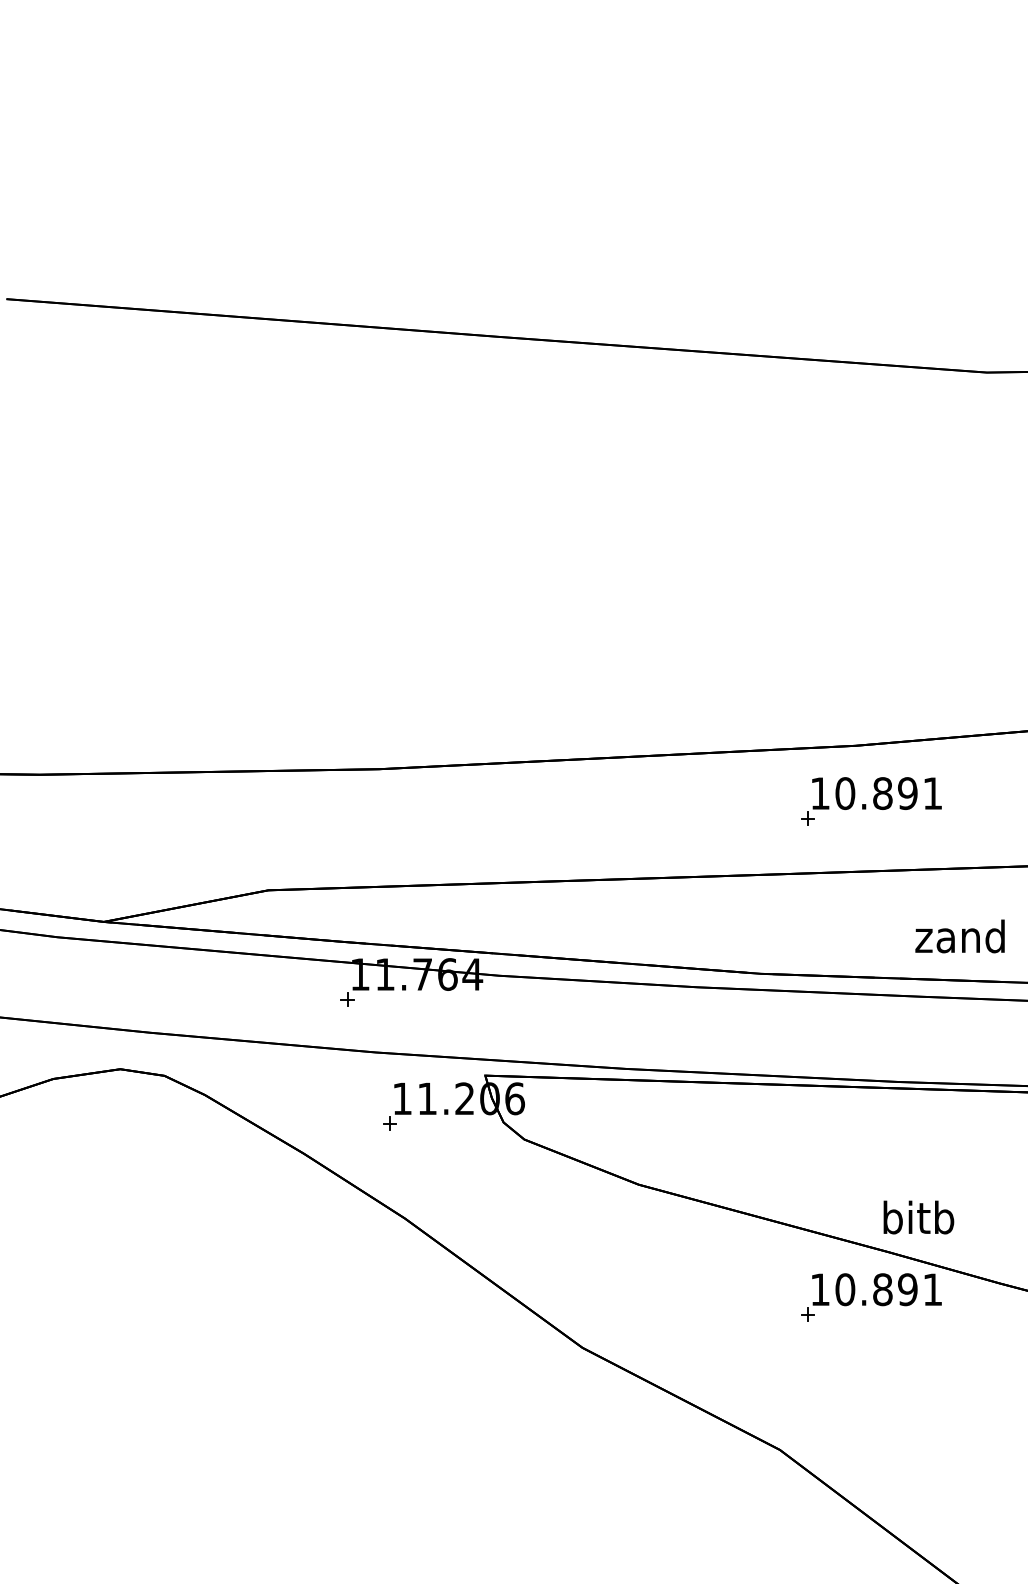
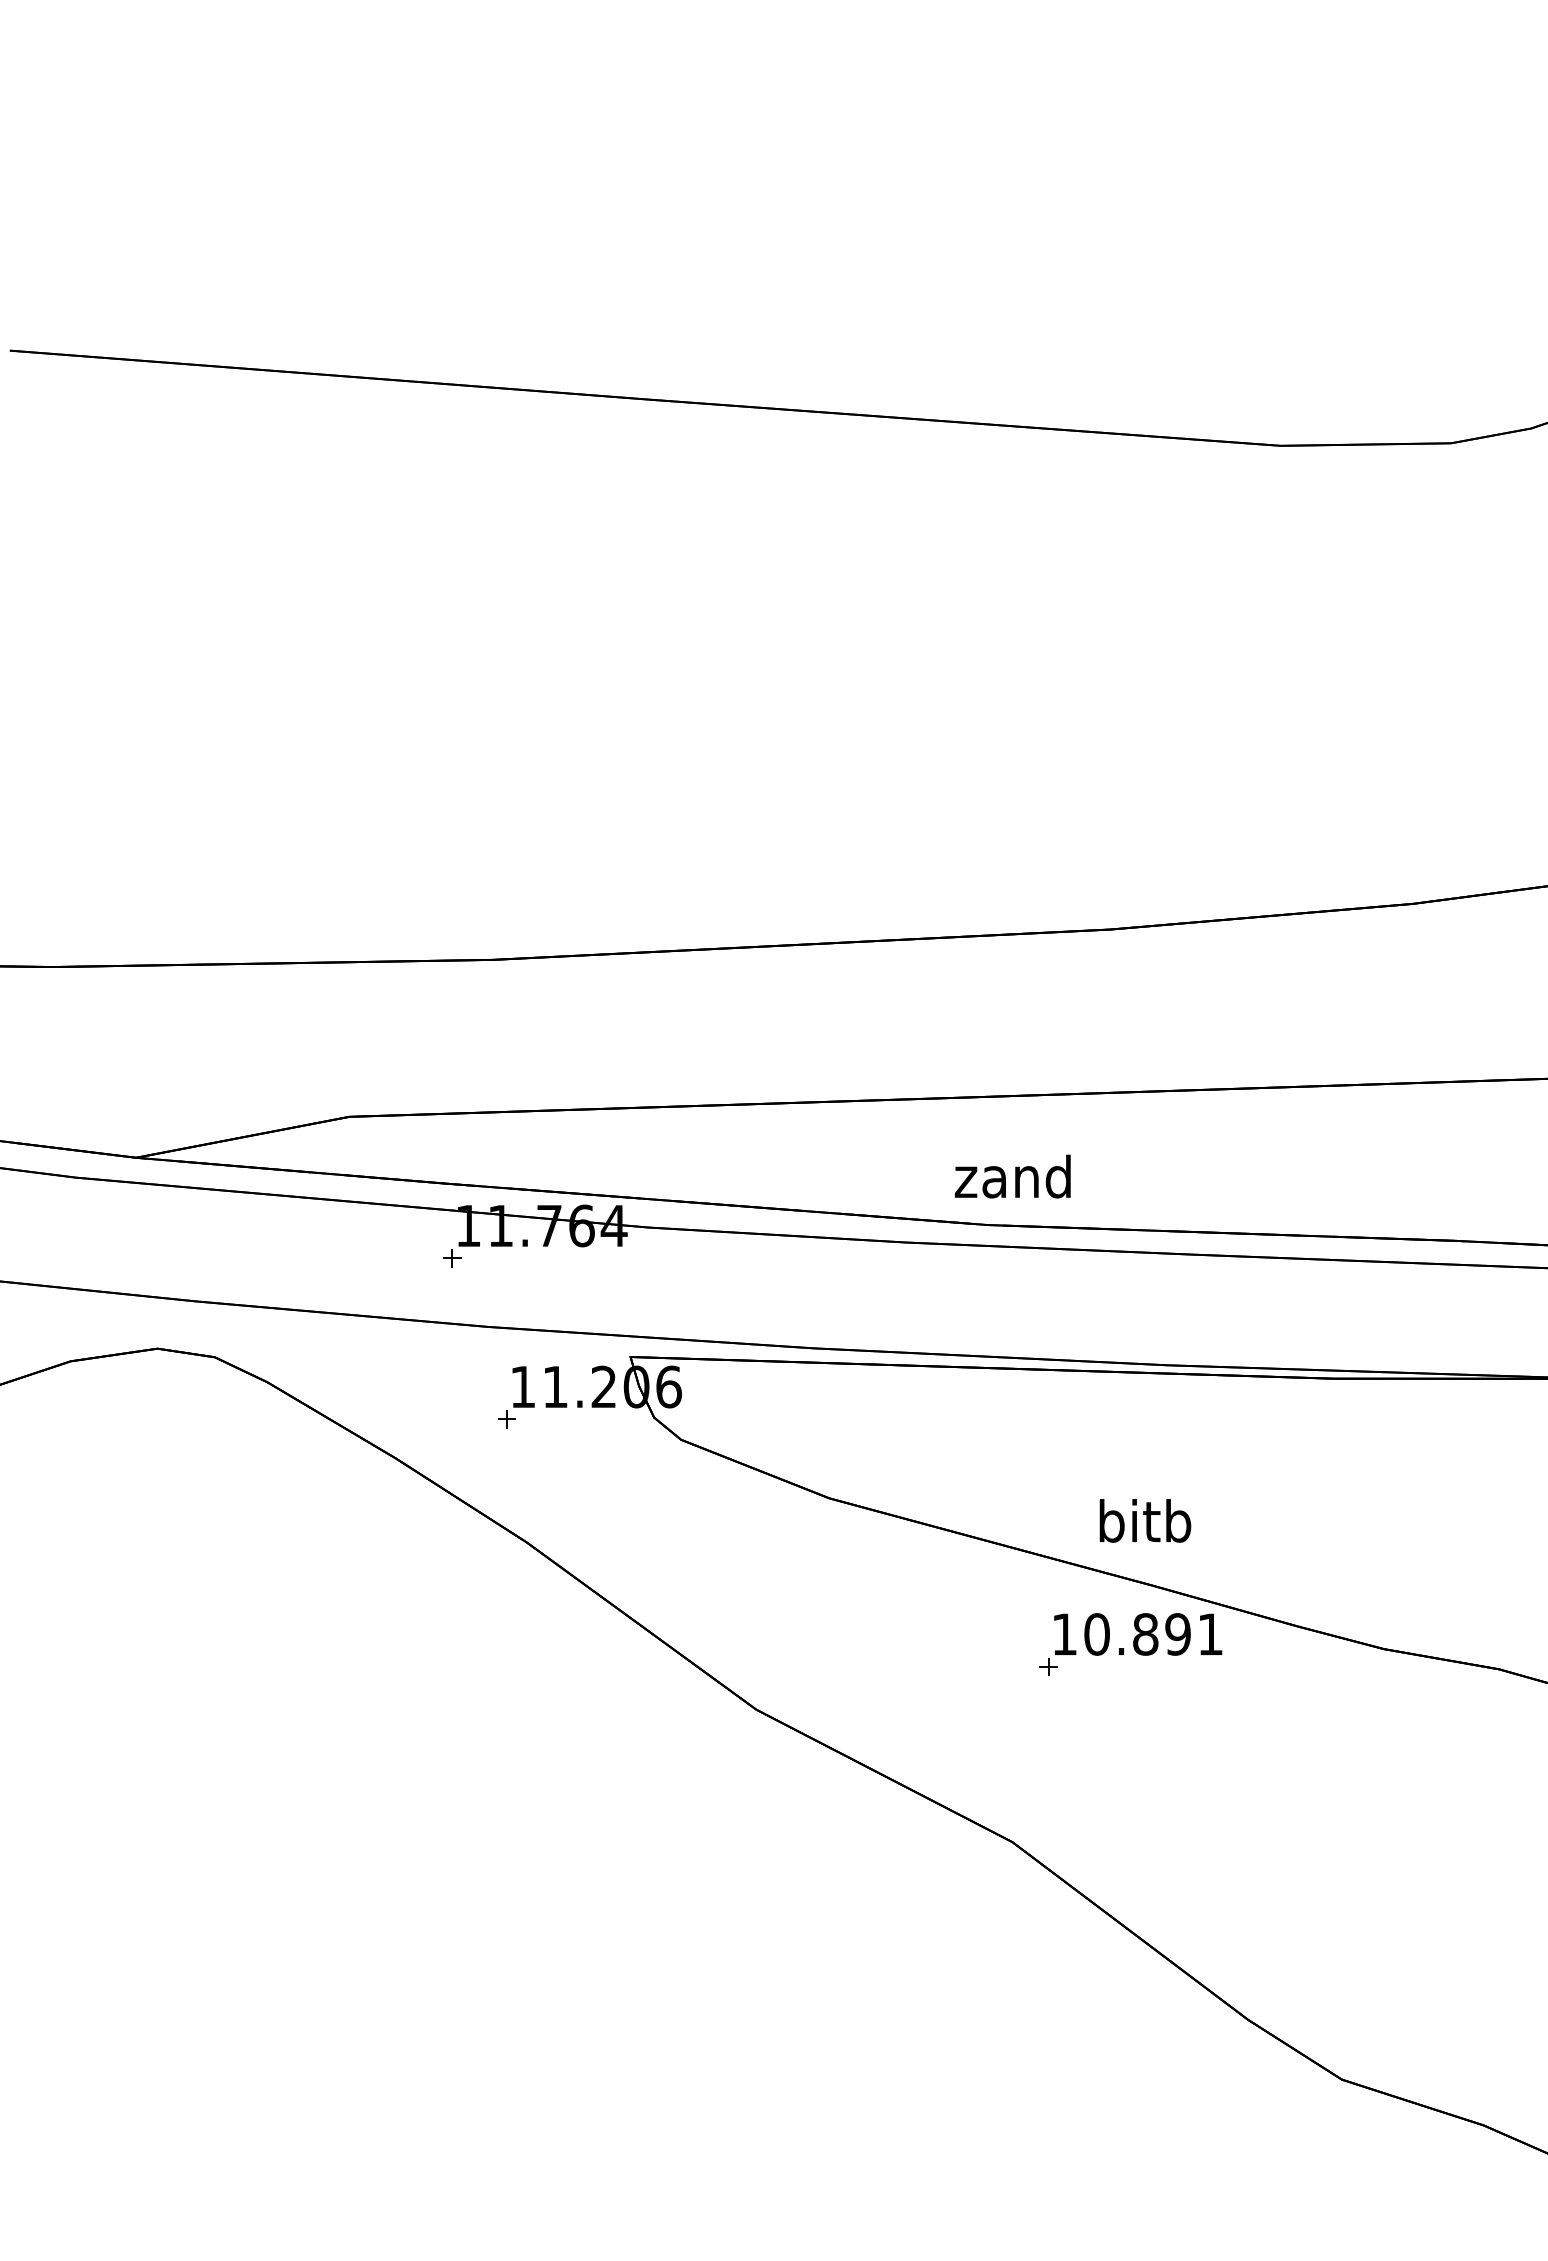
part: (871, 801) -> (1130, 1001), removed
text: (959, 936) -> (1012, 1176), moved
text: (918, 1217) -> (1145, 1520), moved

